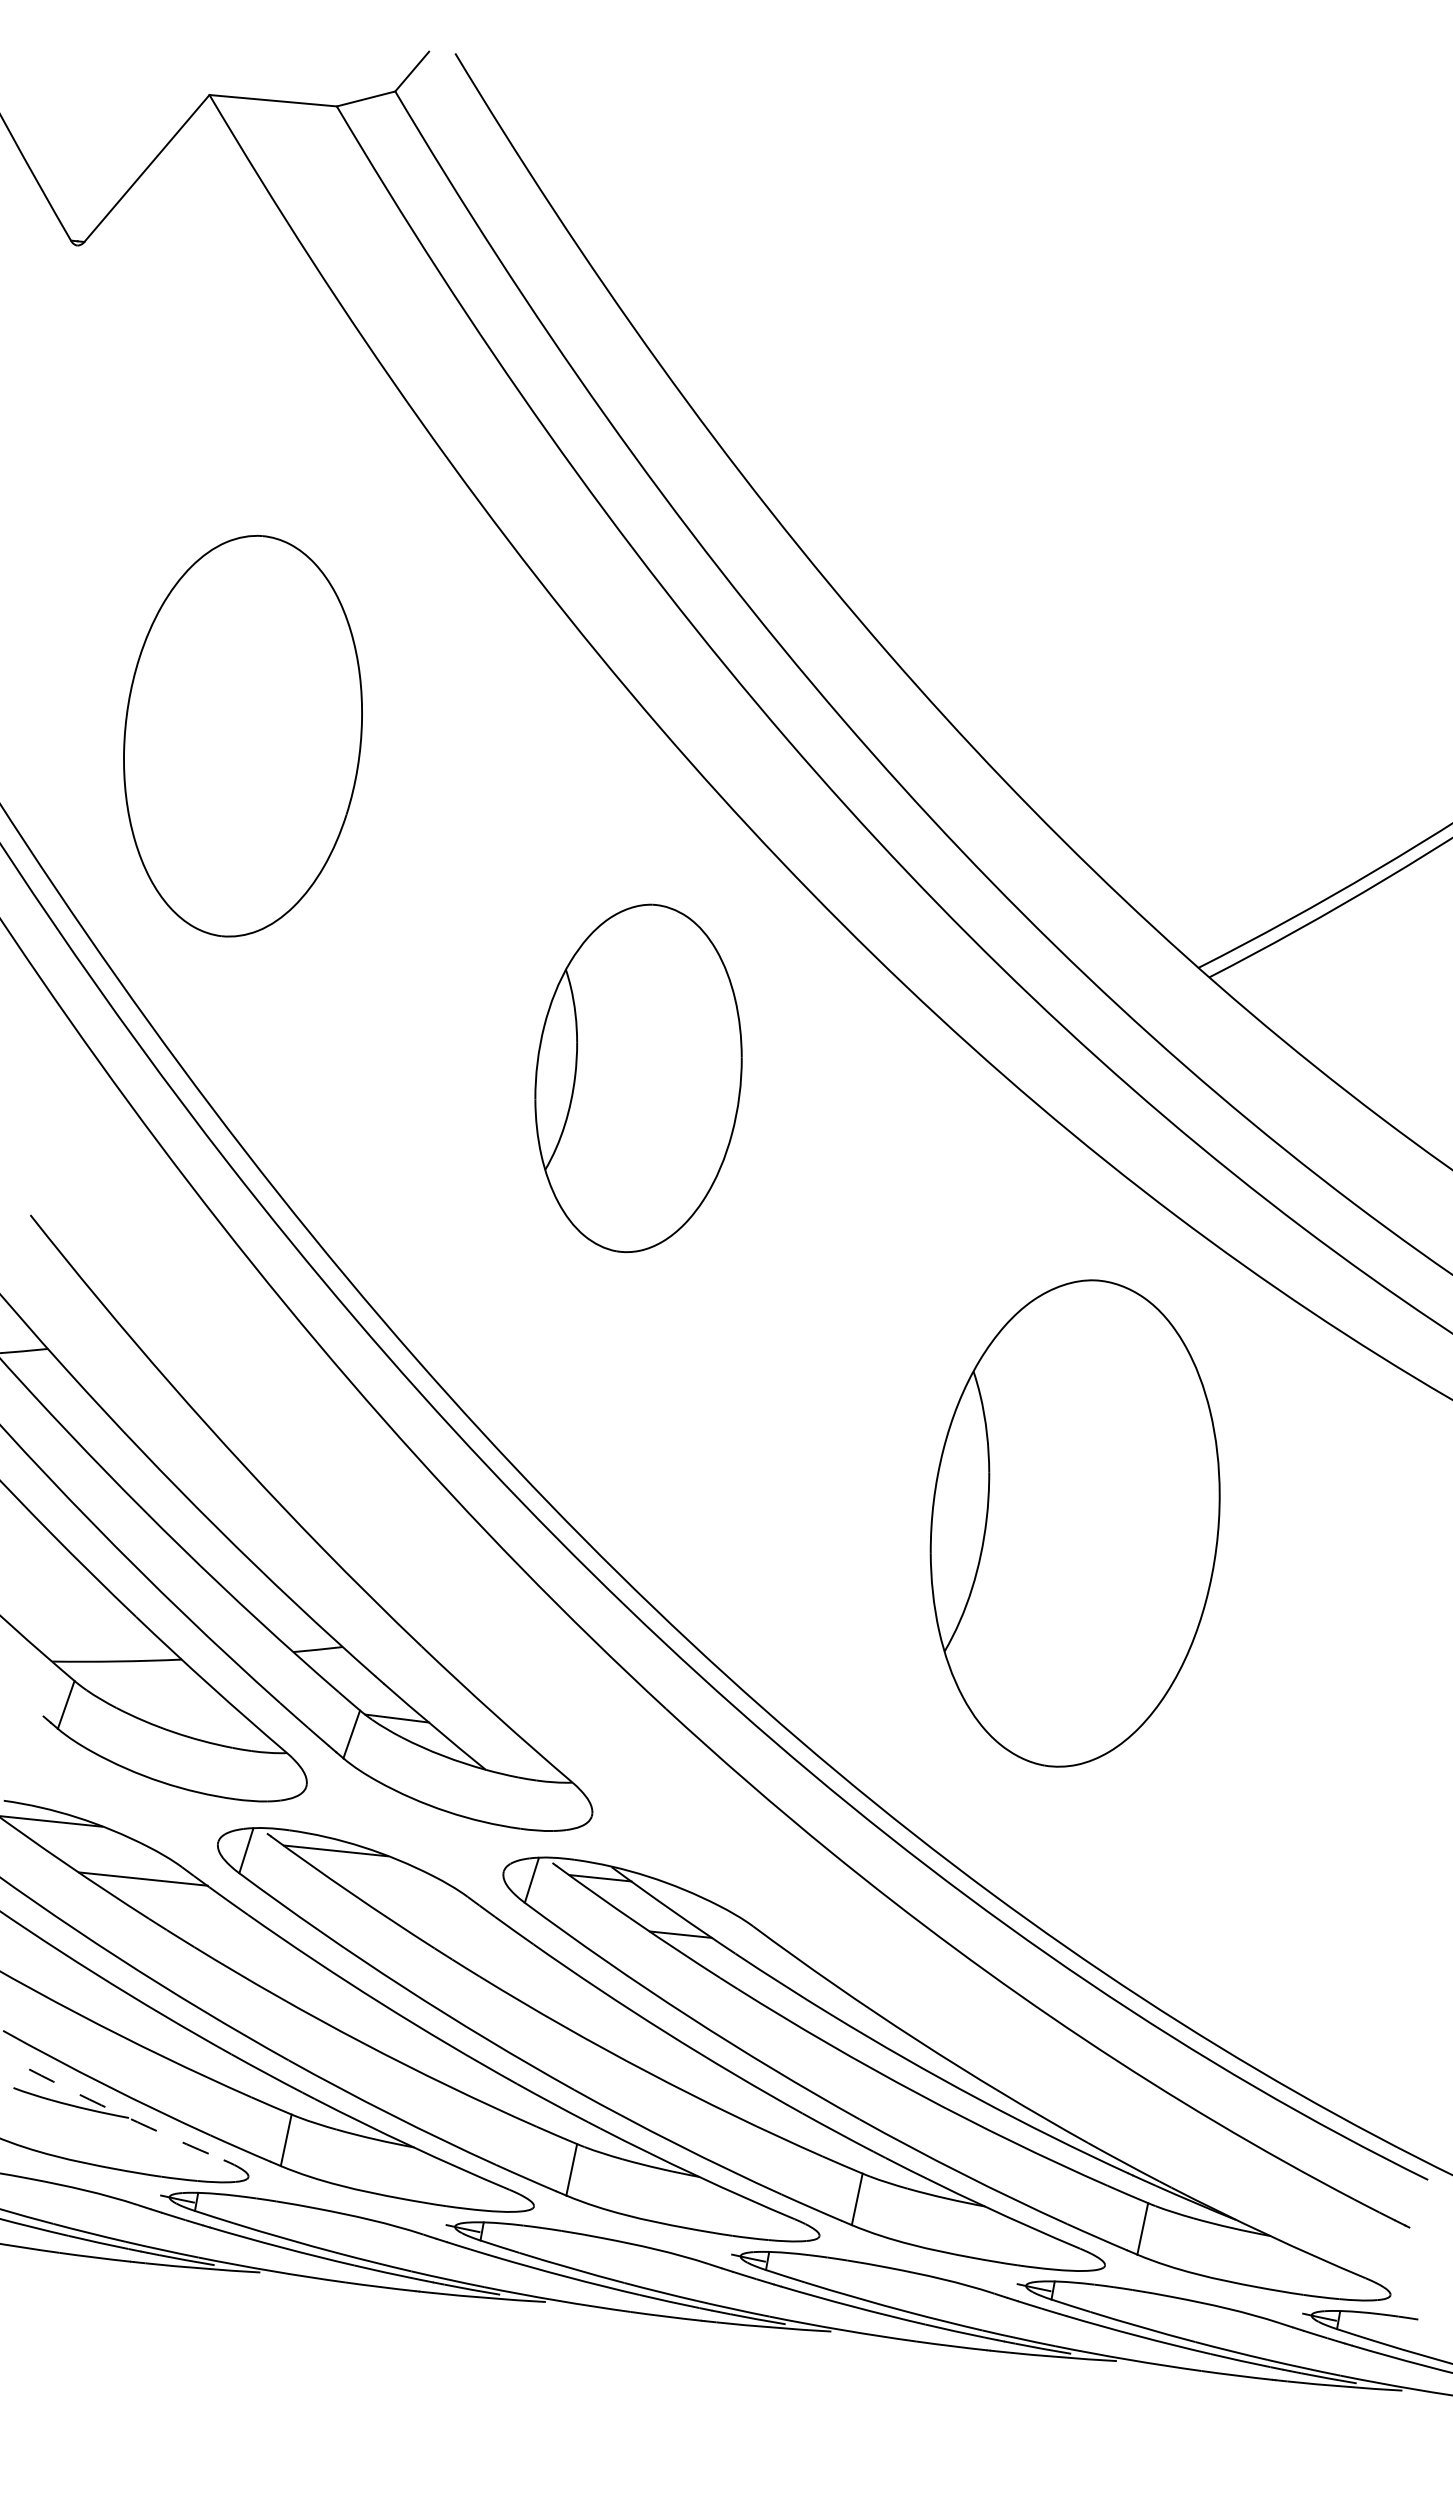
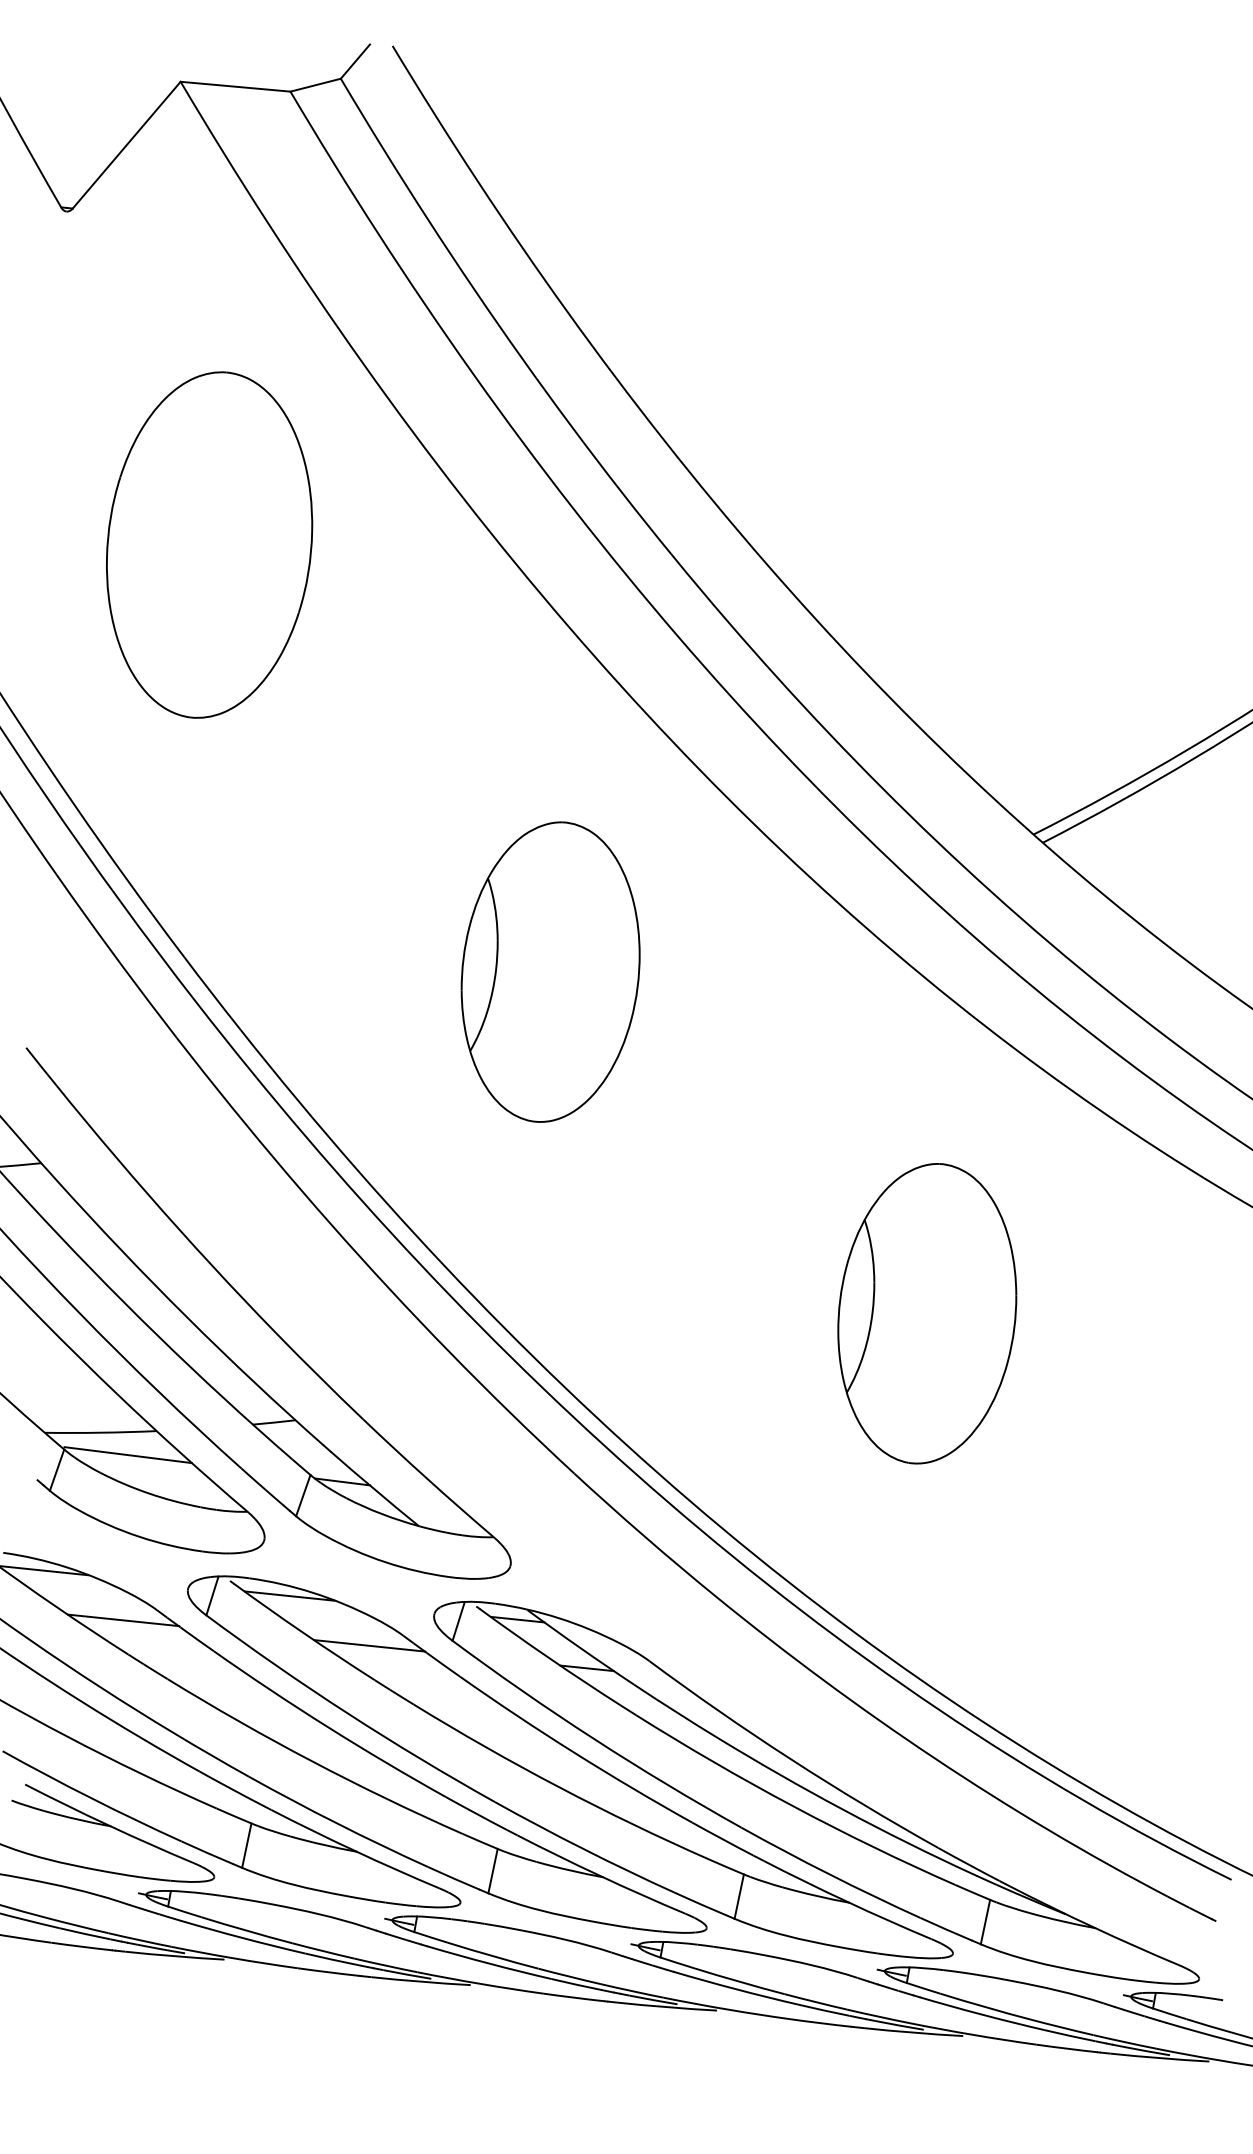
part: (242, 735) -> (209, 544), moved
part: (638, 1078) -> (550, 972), moved
part: (1075, 1523) -> (927, 1313), size x0.71
line: (148, 1687) -> (128, 1455), added
line: (428, 1908) -> (369, 1645), added
arc: (125, 2116) -> (108, 1825), dashed -> solid

